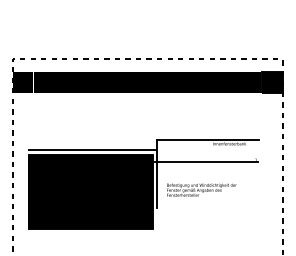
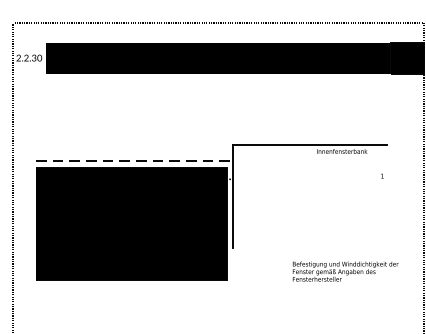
fill: (22, 82) -> (28, 58), removed
line: (92, 150) -> (134, 161), solid -> dashed
line: (206, 162) -> (307, 179), removed
text: (201, 189) -> (345, 270), moved

